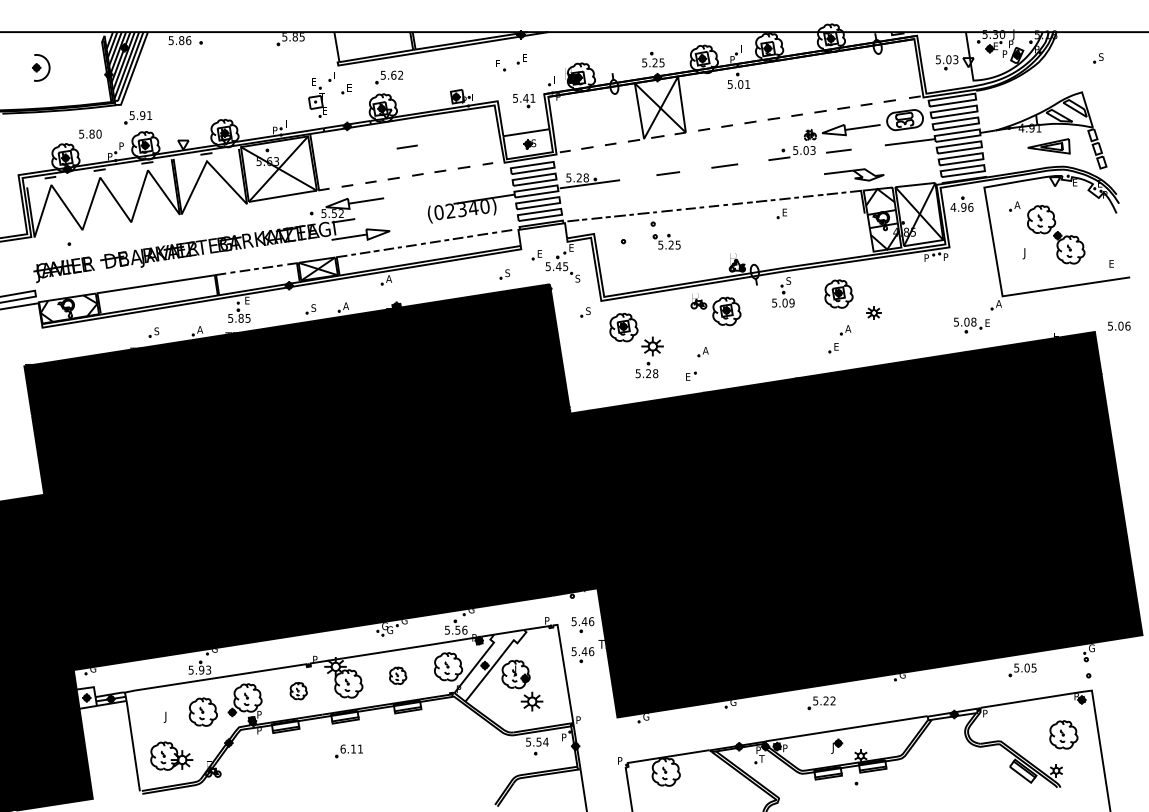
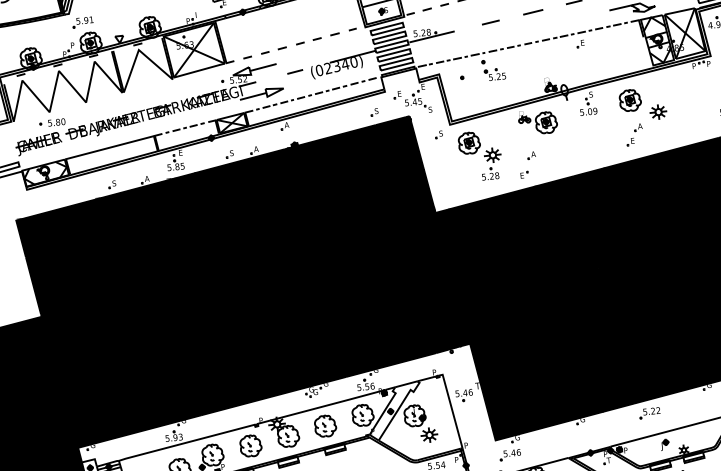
text: (90, 133) -> (56, 121), moved
line: (406, 146) -> (294, 71), moved
part: (873, 312) -> (658, 111), size x1.43
part: (582, 625) -> (461, 373), removed
part: (397, 675) -> (324, 426), size x1.67
part: (298, 690) -> (250, 445), size x1.67
part: (634, 738) -> (510, 455), added

